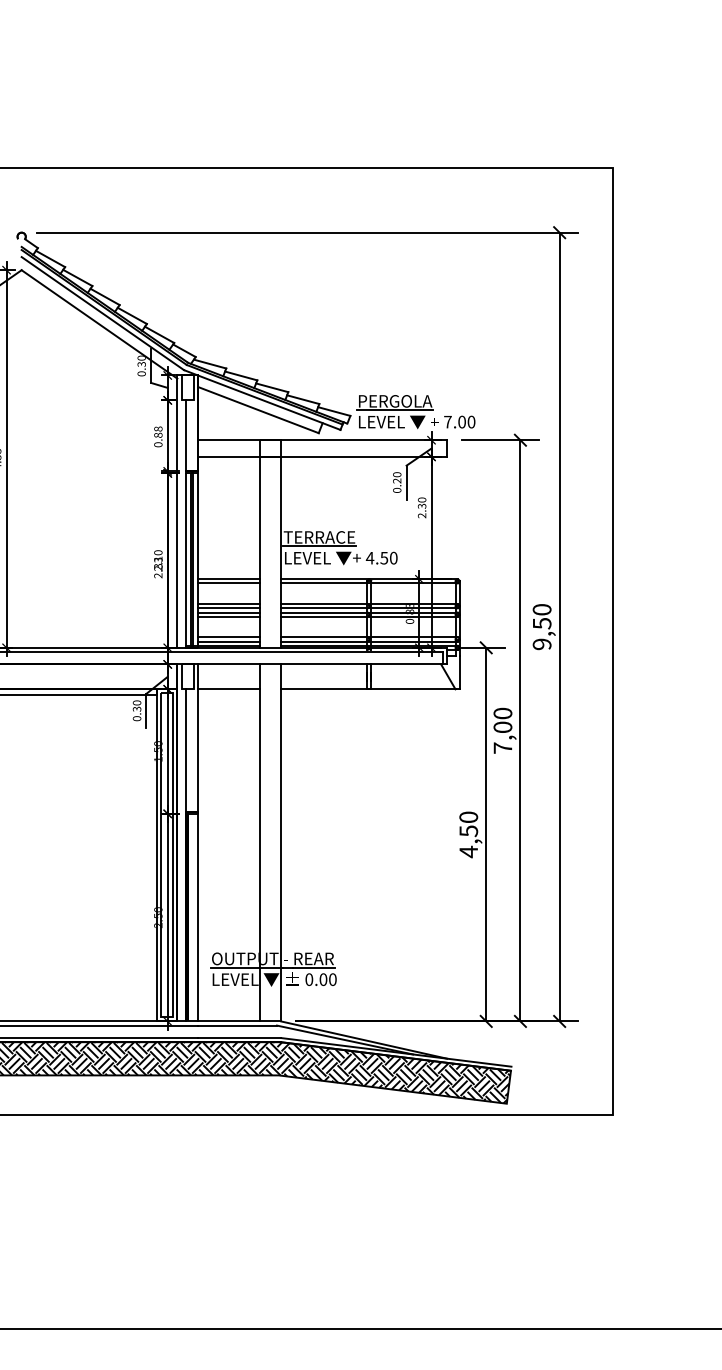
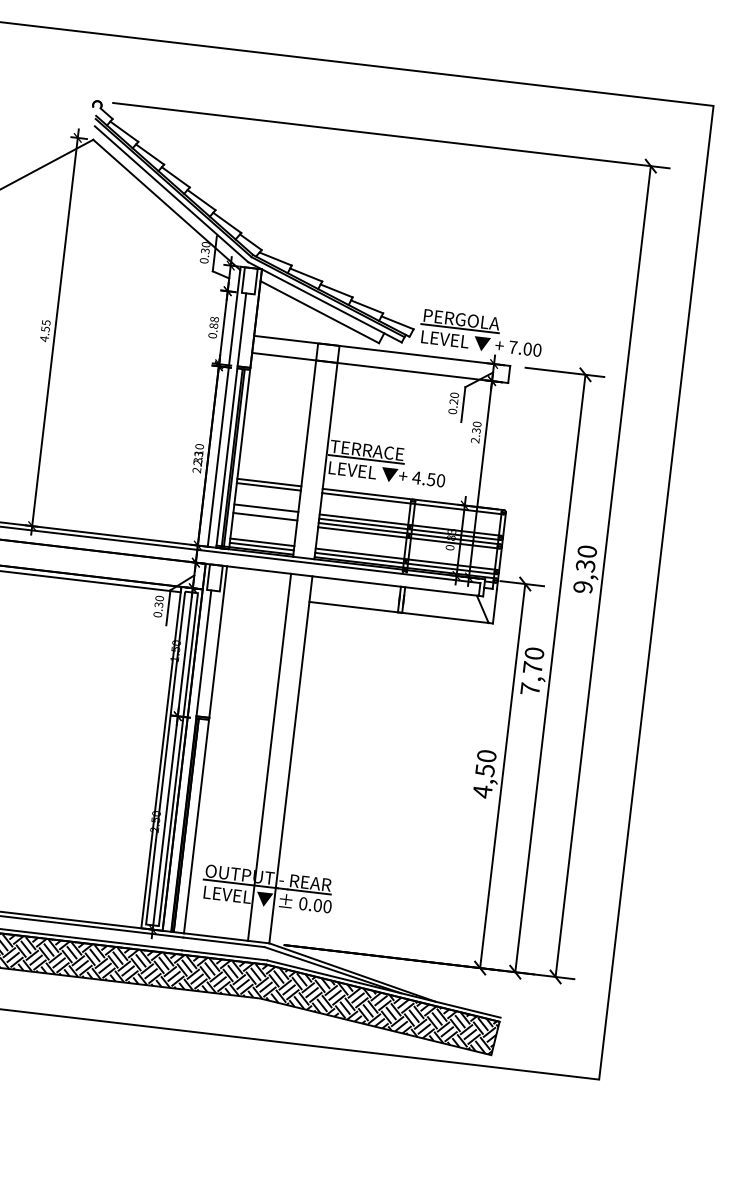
line: (229, 608) -> (266, 512), removed
line: (229, 616) -> (265, 520), removed
text: (541, 623) -> (585, 565), 9,50 -> 9,30
line: (229, 689) -> (256, 595), removed
text: (502, 726) -> (532, 666), 7,00 -> 7,70

